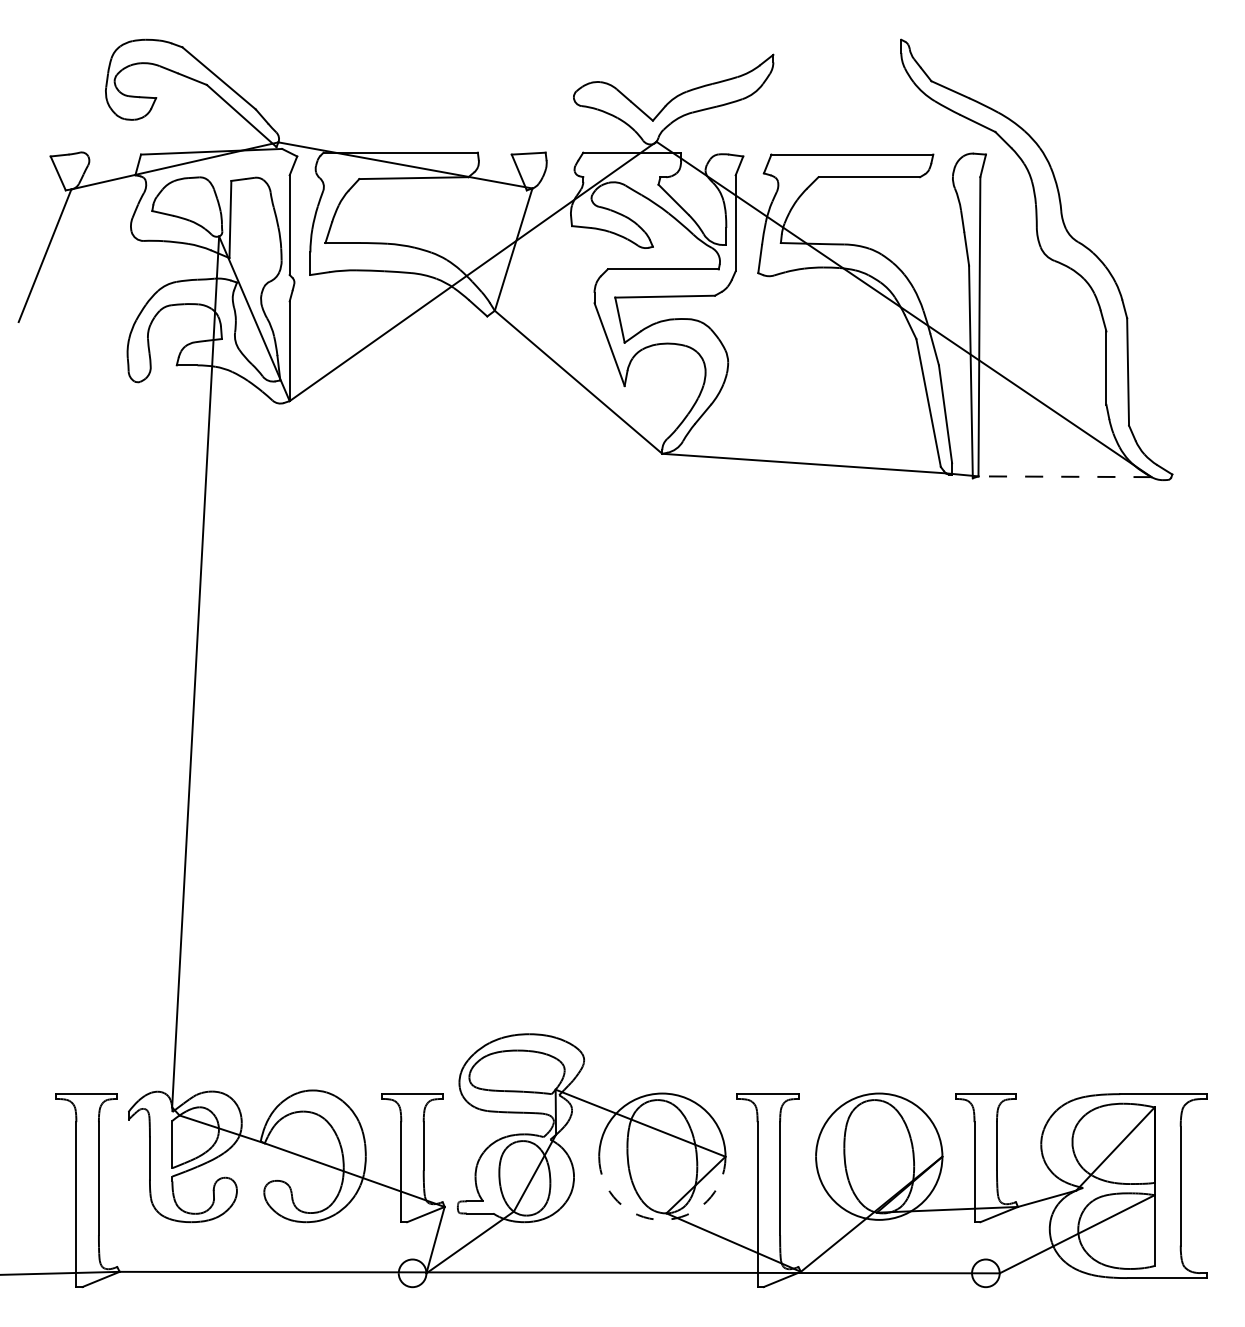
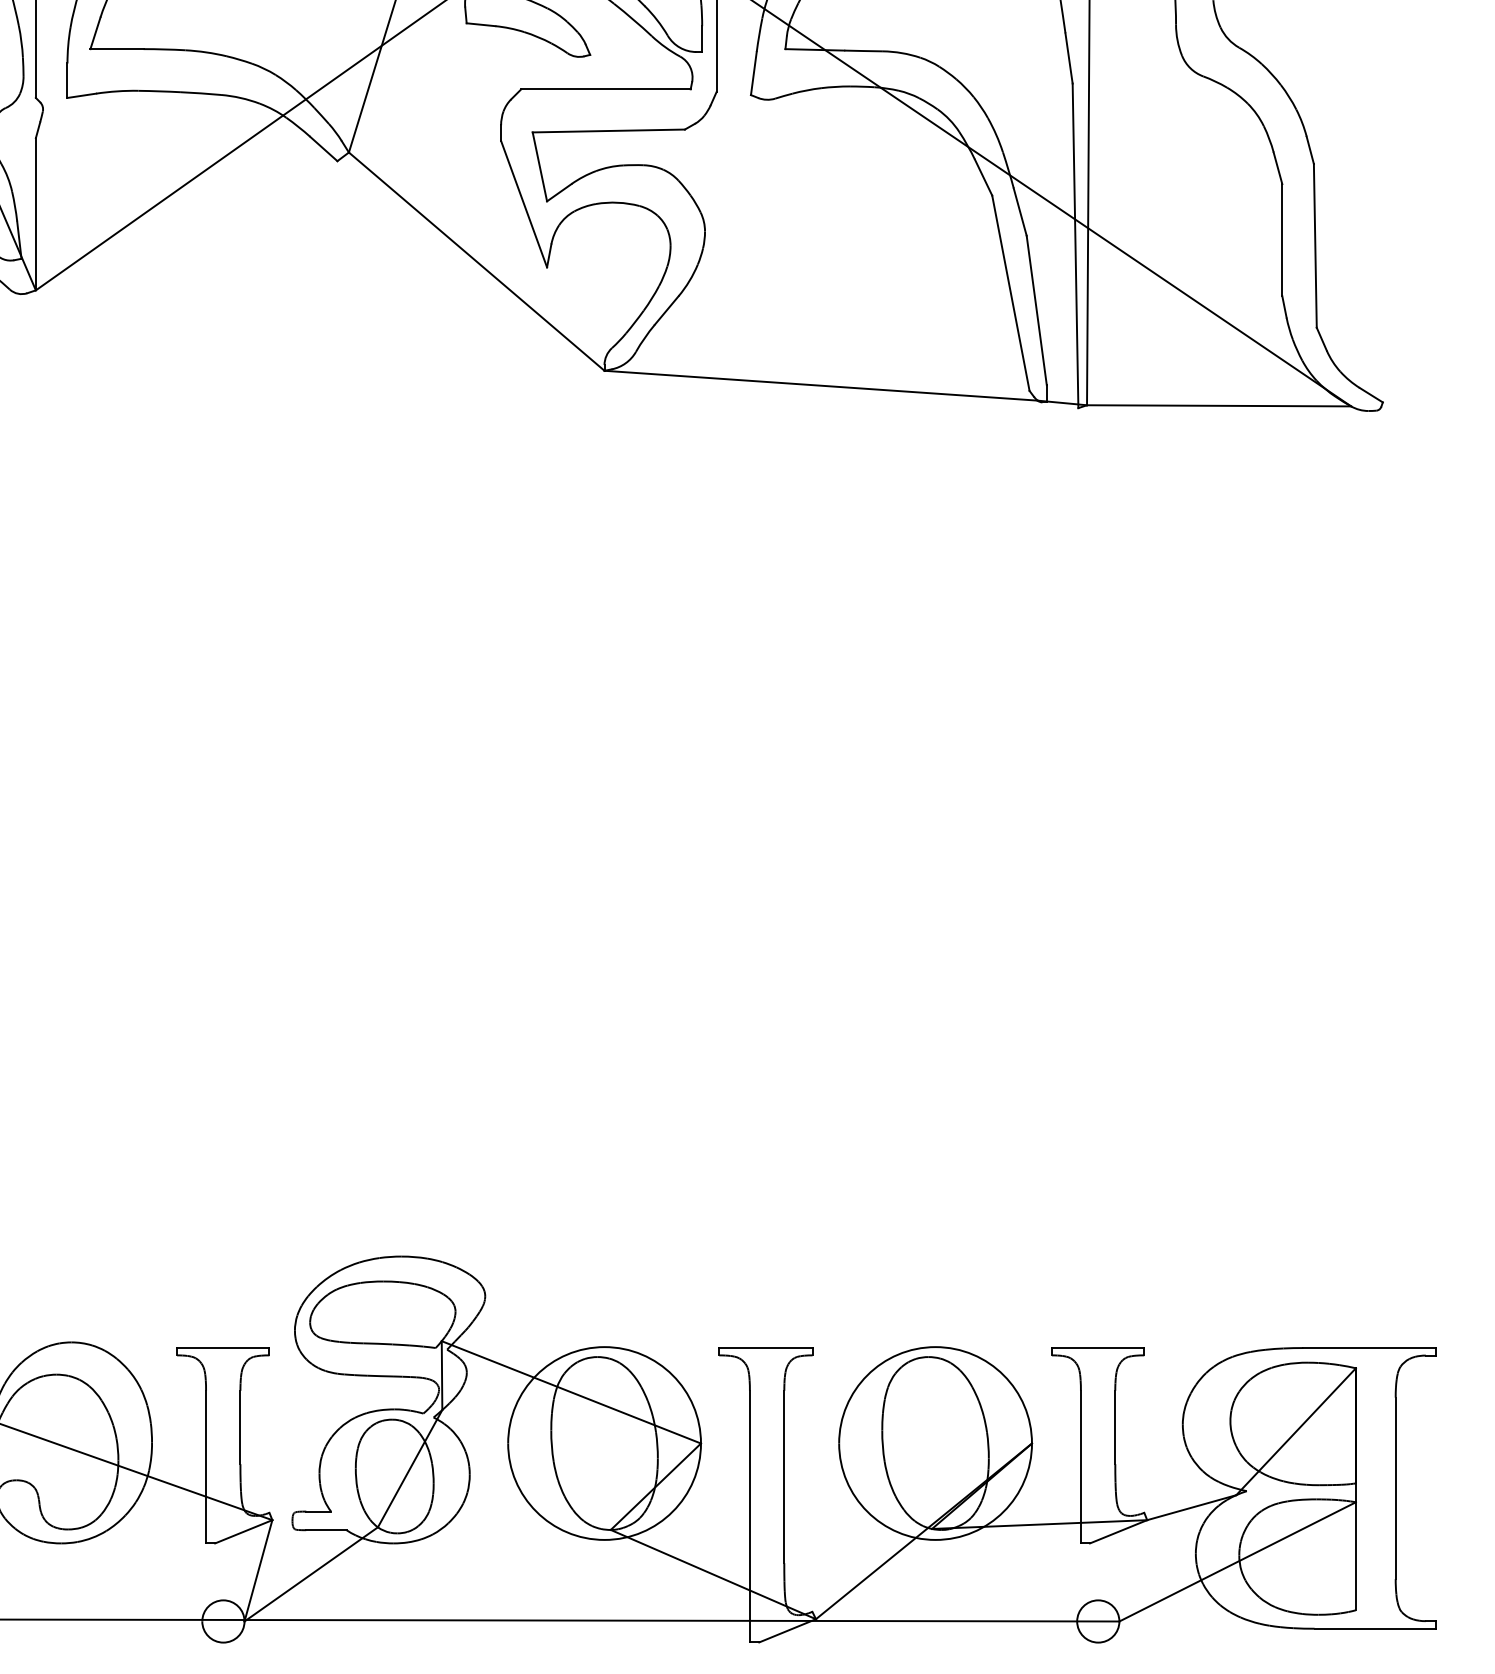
line: (1065, 476) -> (1219, 405), dashed -> solid
arc: (662, 1219) -> (604, 1539), dashed -> solid

